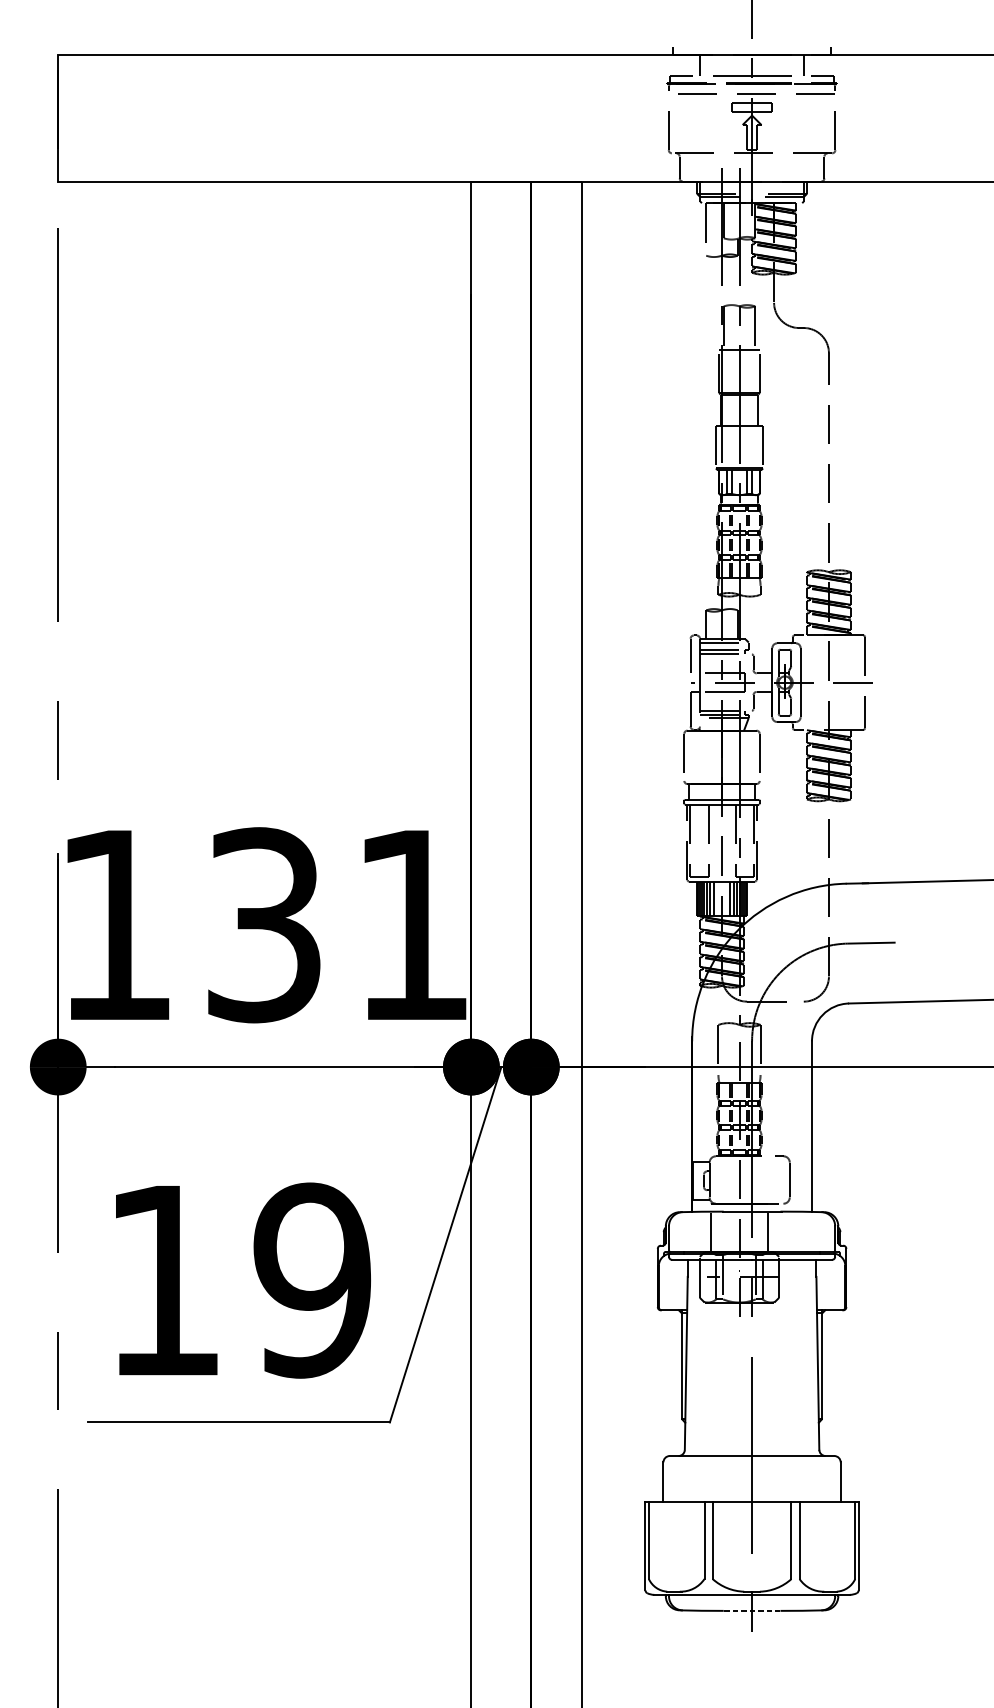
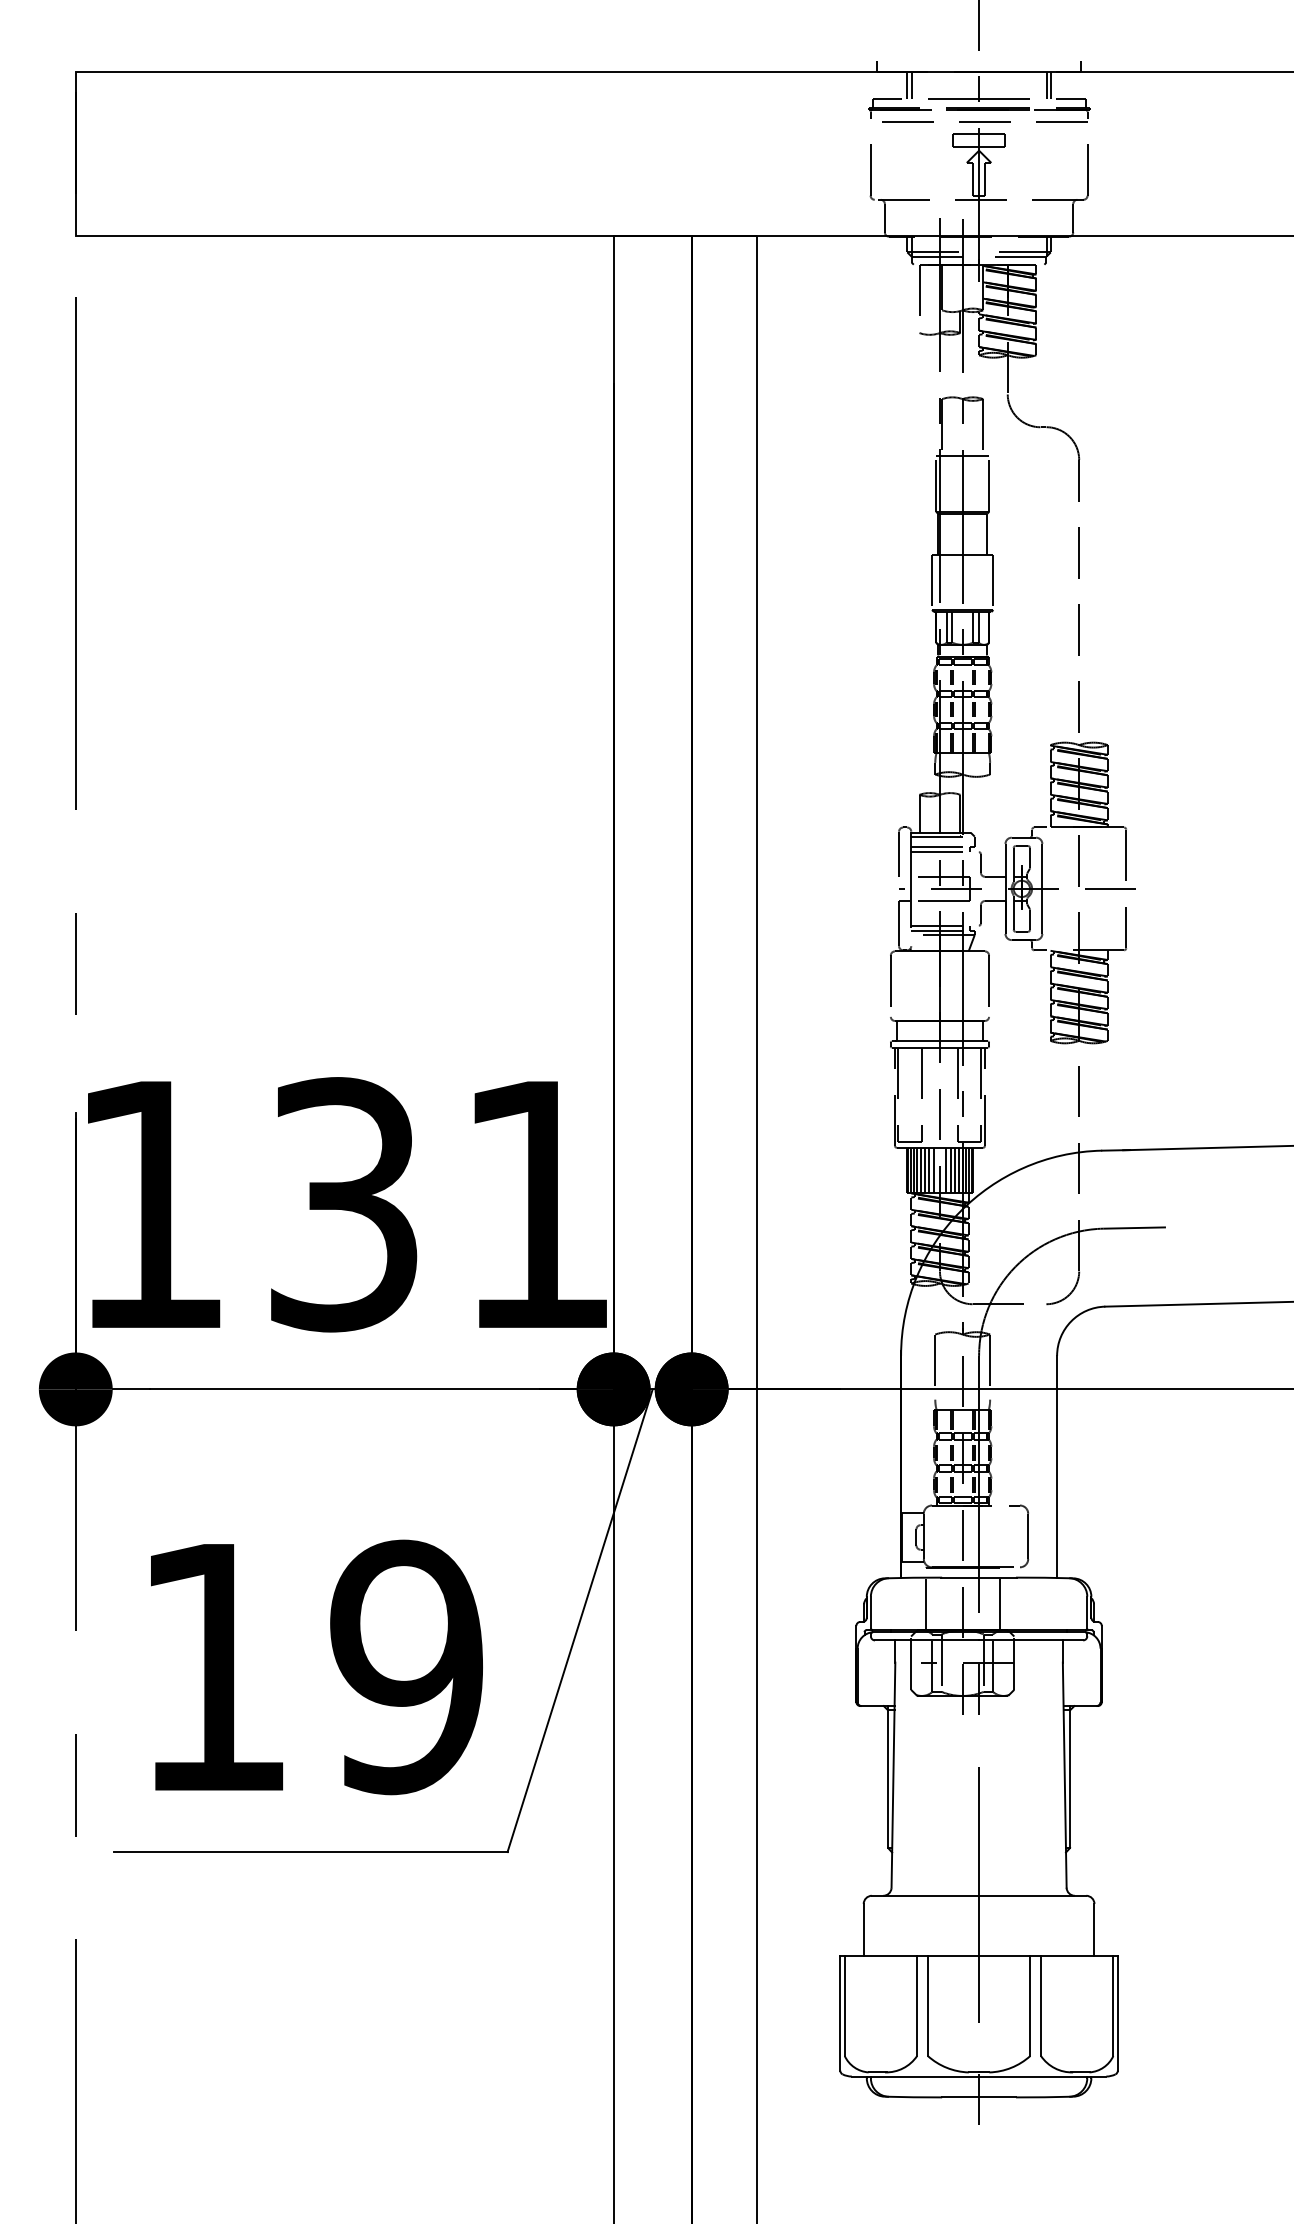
line: (697, 65) -> (907, 85), added
line: (806, 65) -> (1050, 85), added
line: (717, 898) -> (934, 1169), added
line: (726, 898) -> (945, 1169), added
line: (752, 1610) -> (979, 2097), dashed -> solid

